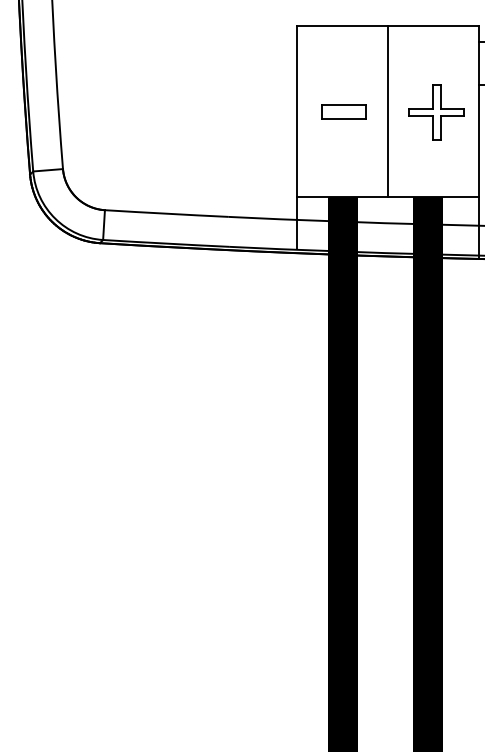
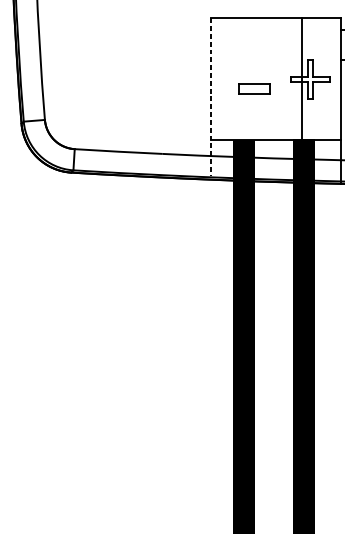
part: (343, 111) -> (254, 88), moved
line: (388, 111) -> (301, 79), moved
line: (297, 137) -> (211, 97), solid -> dashed

